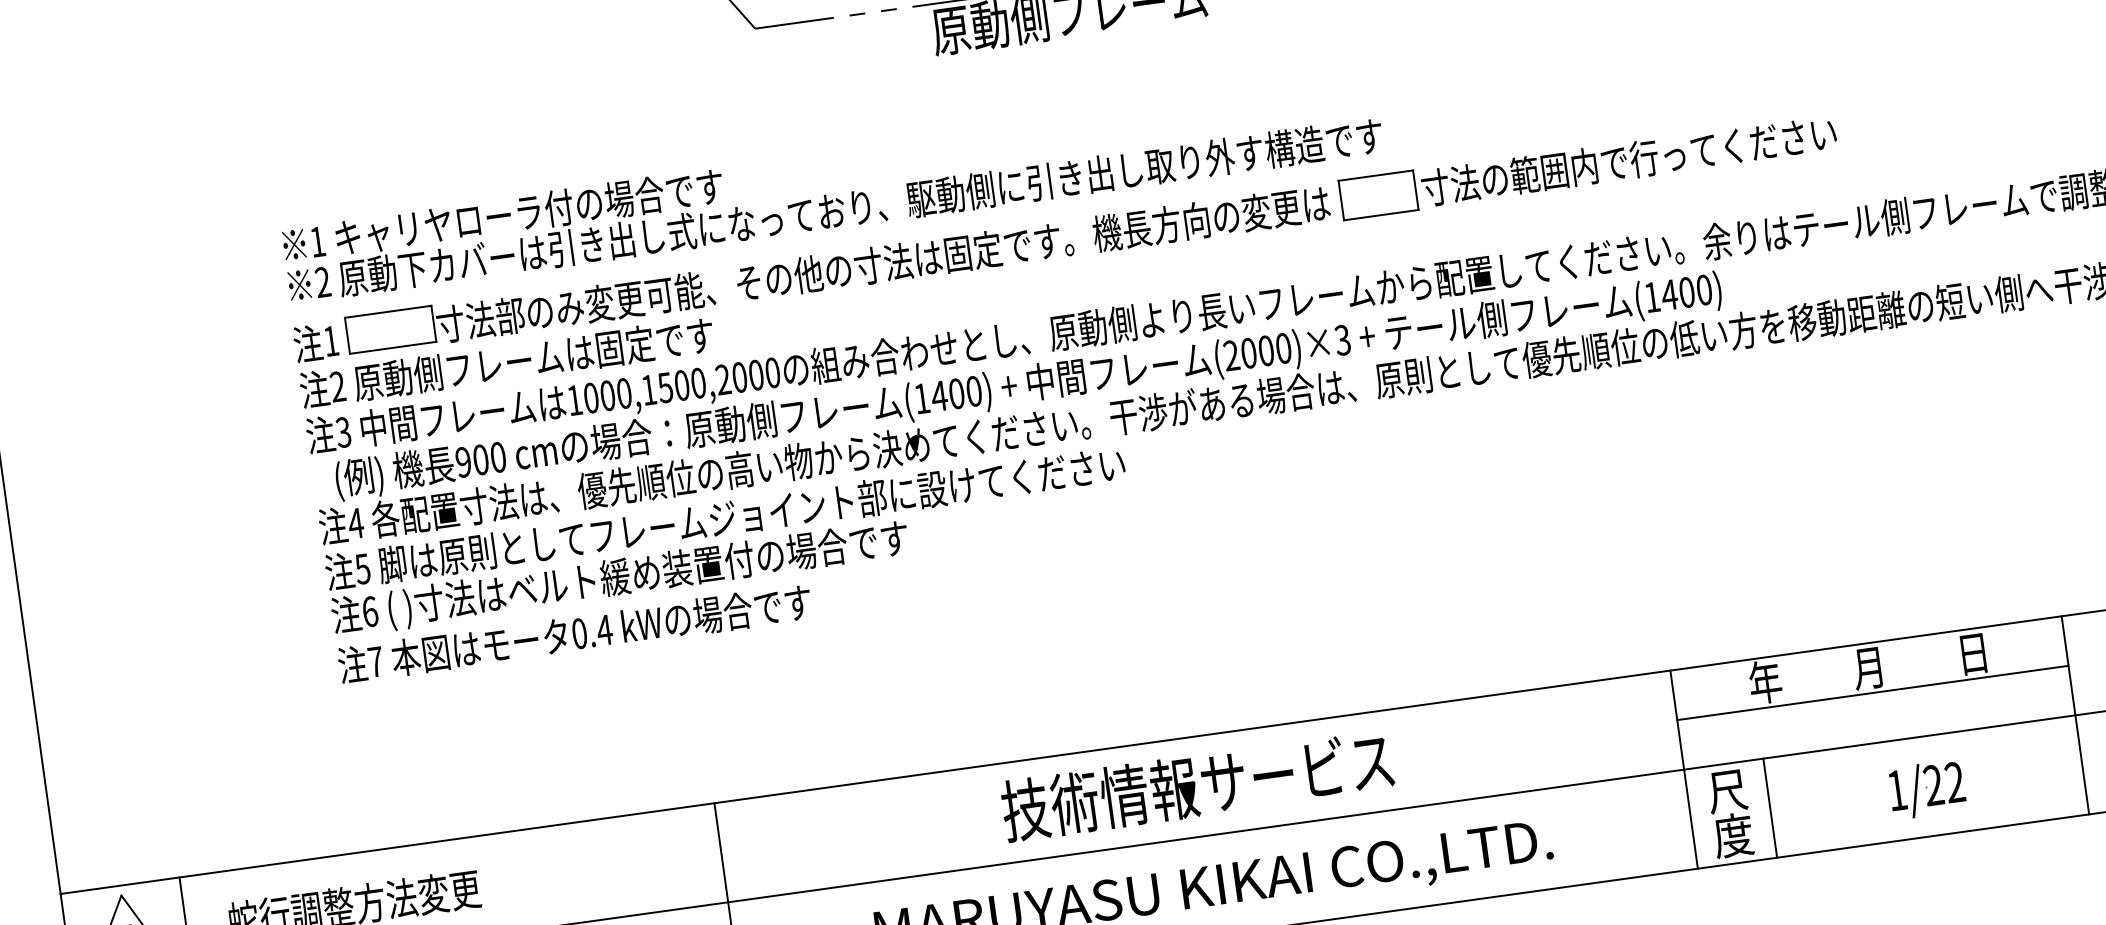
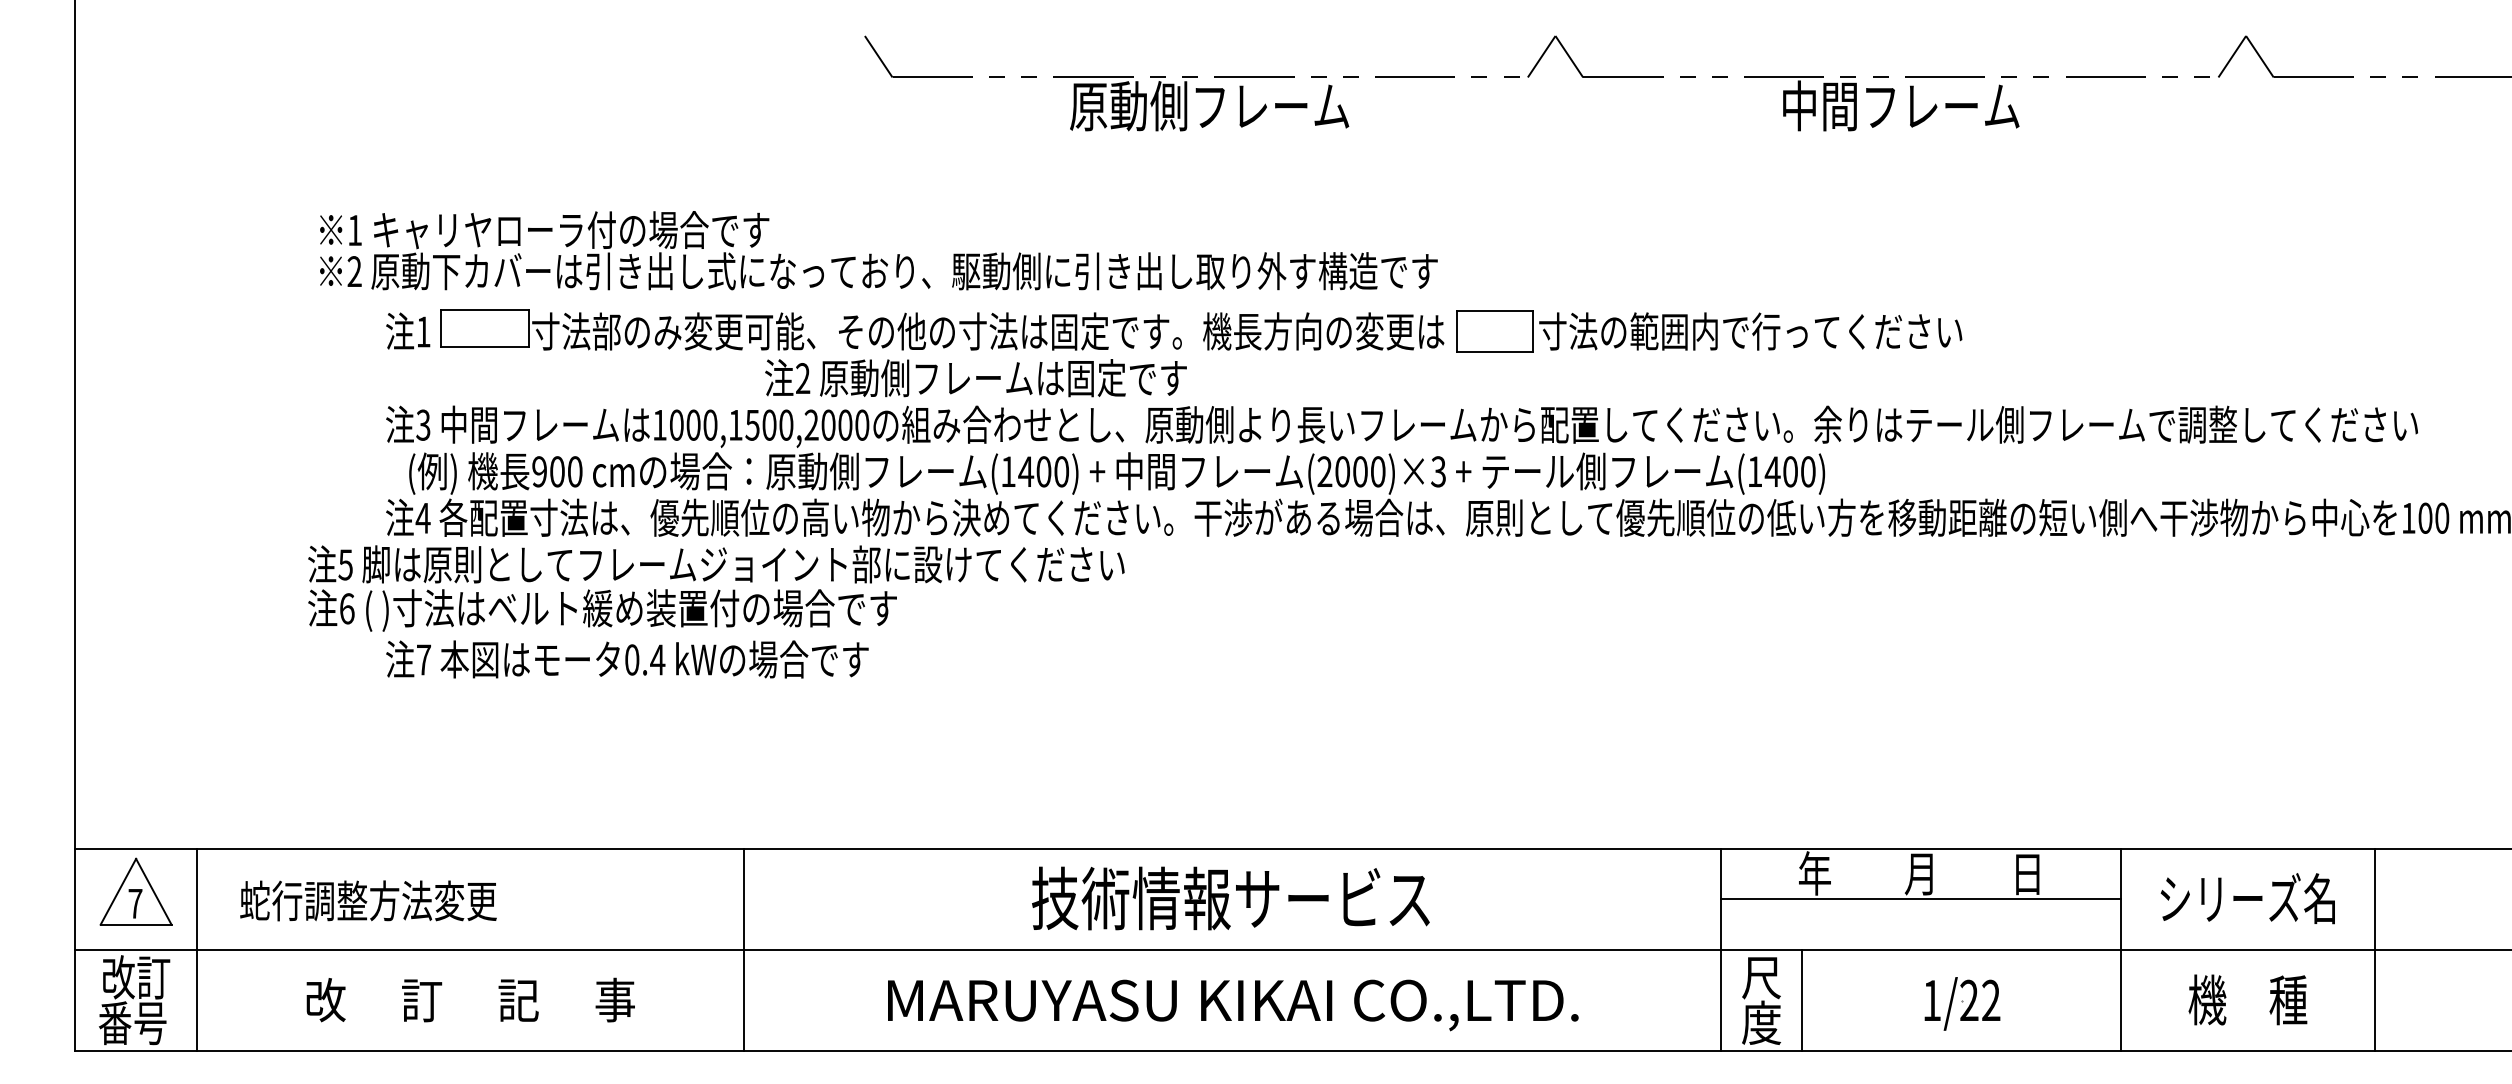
text: (832, 190) -> (878, 250), moved
text: (506, 363) -> (975, 378), moved
text: (728, 541) -> (716, 588), moved

